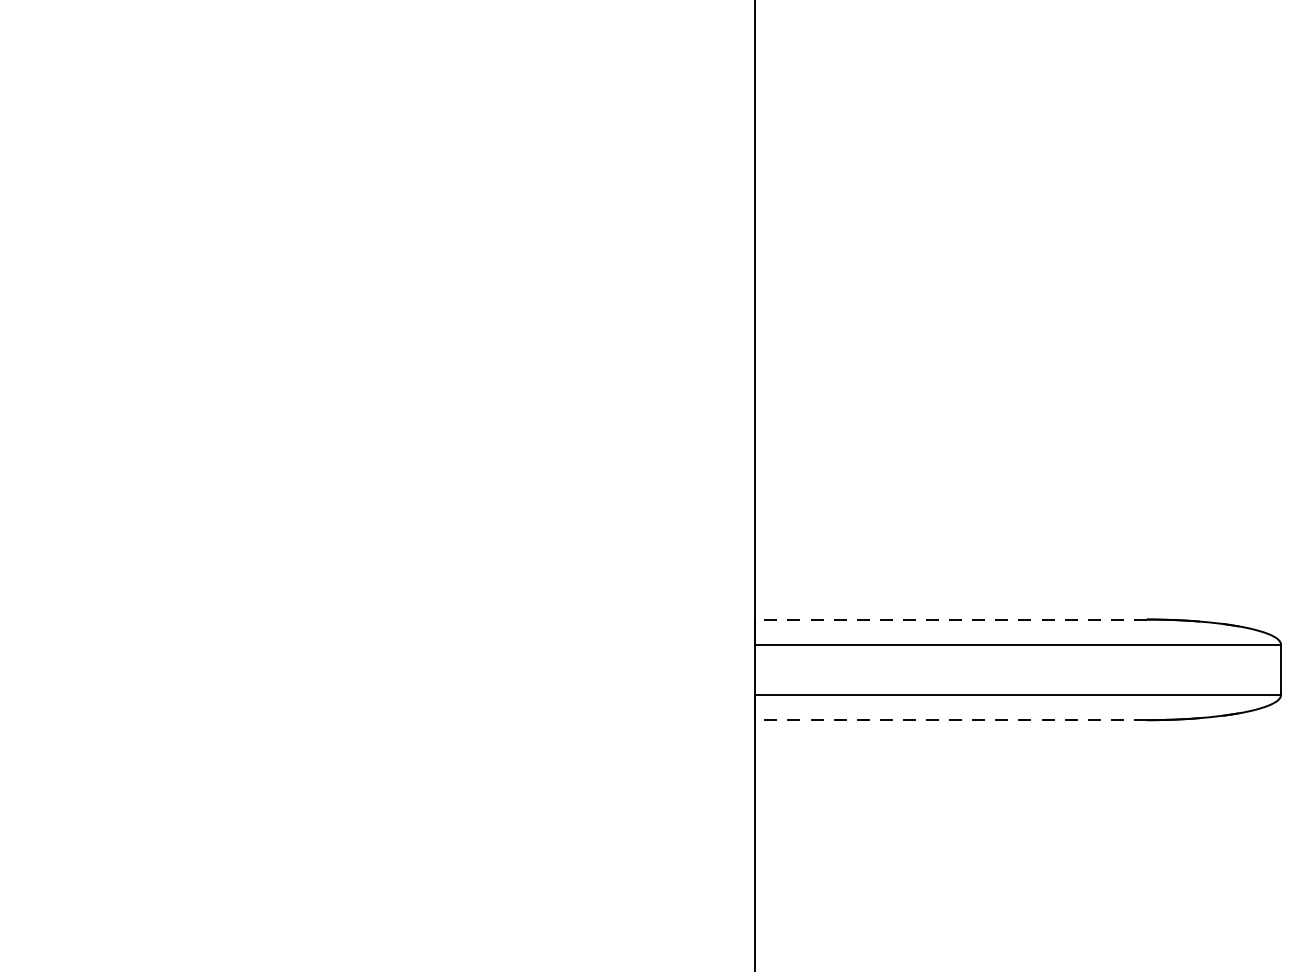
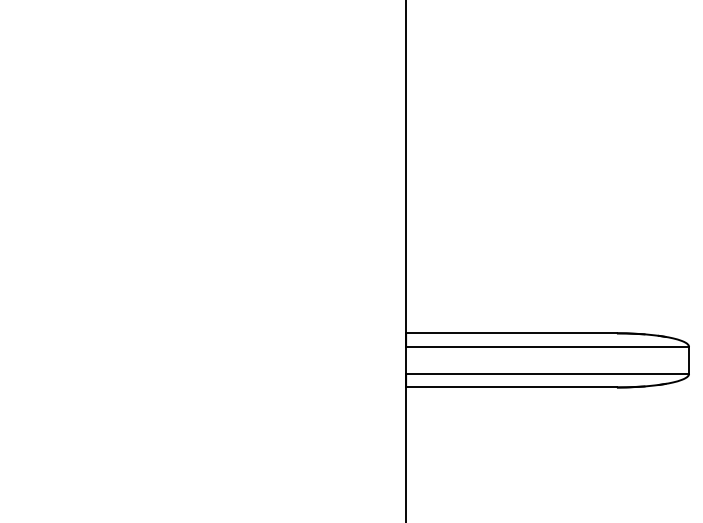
line: (950, 619) -> (511, 333), dashed -> solid
line: (950, 720) -> (511, 387), dashed -> solid

